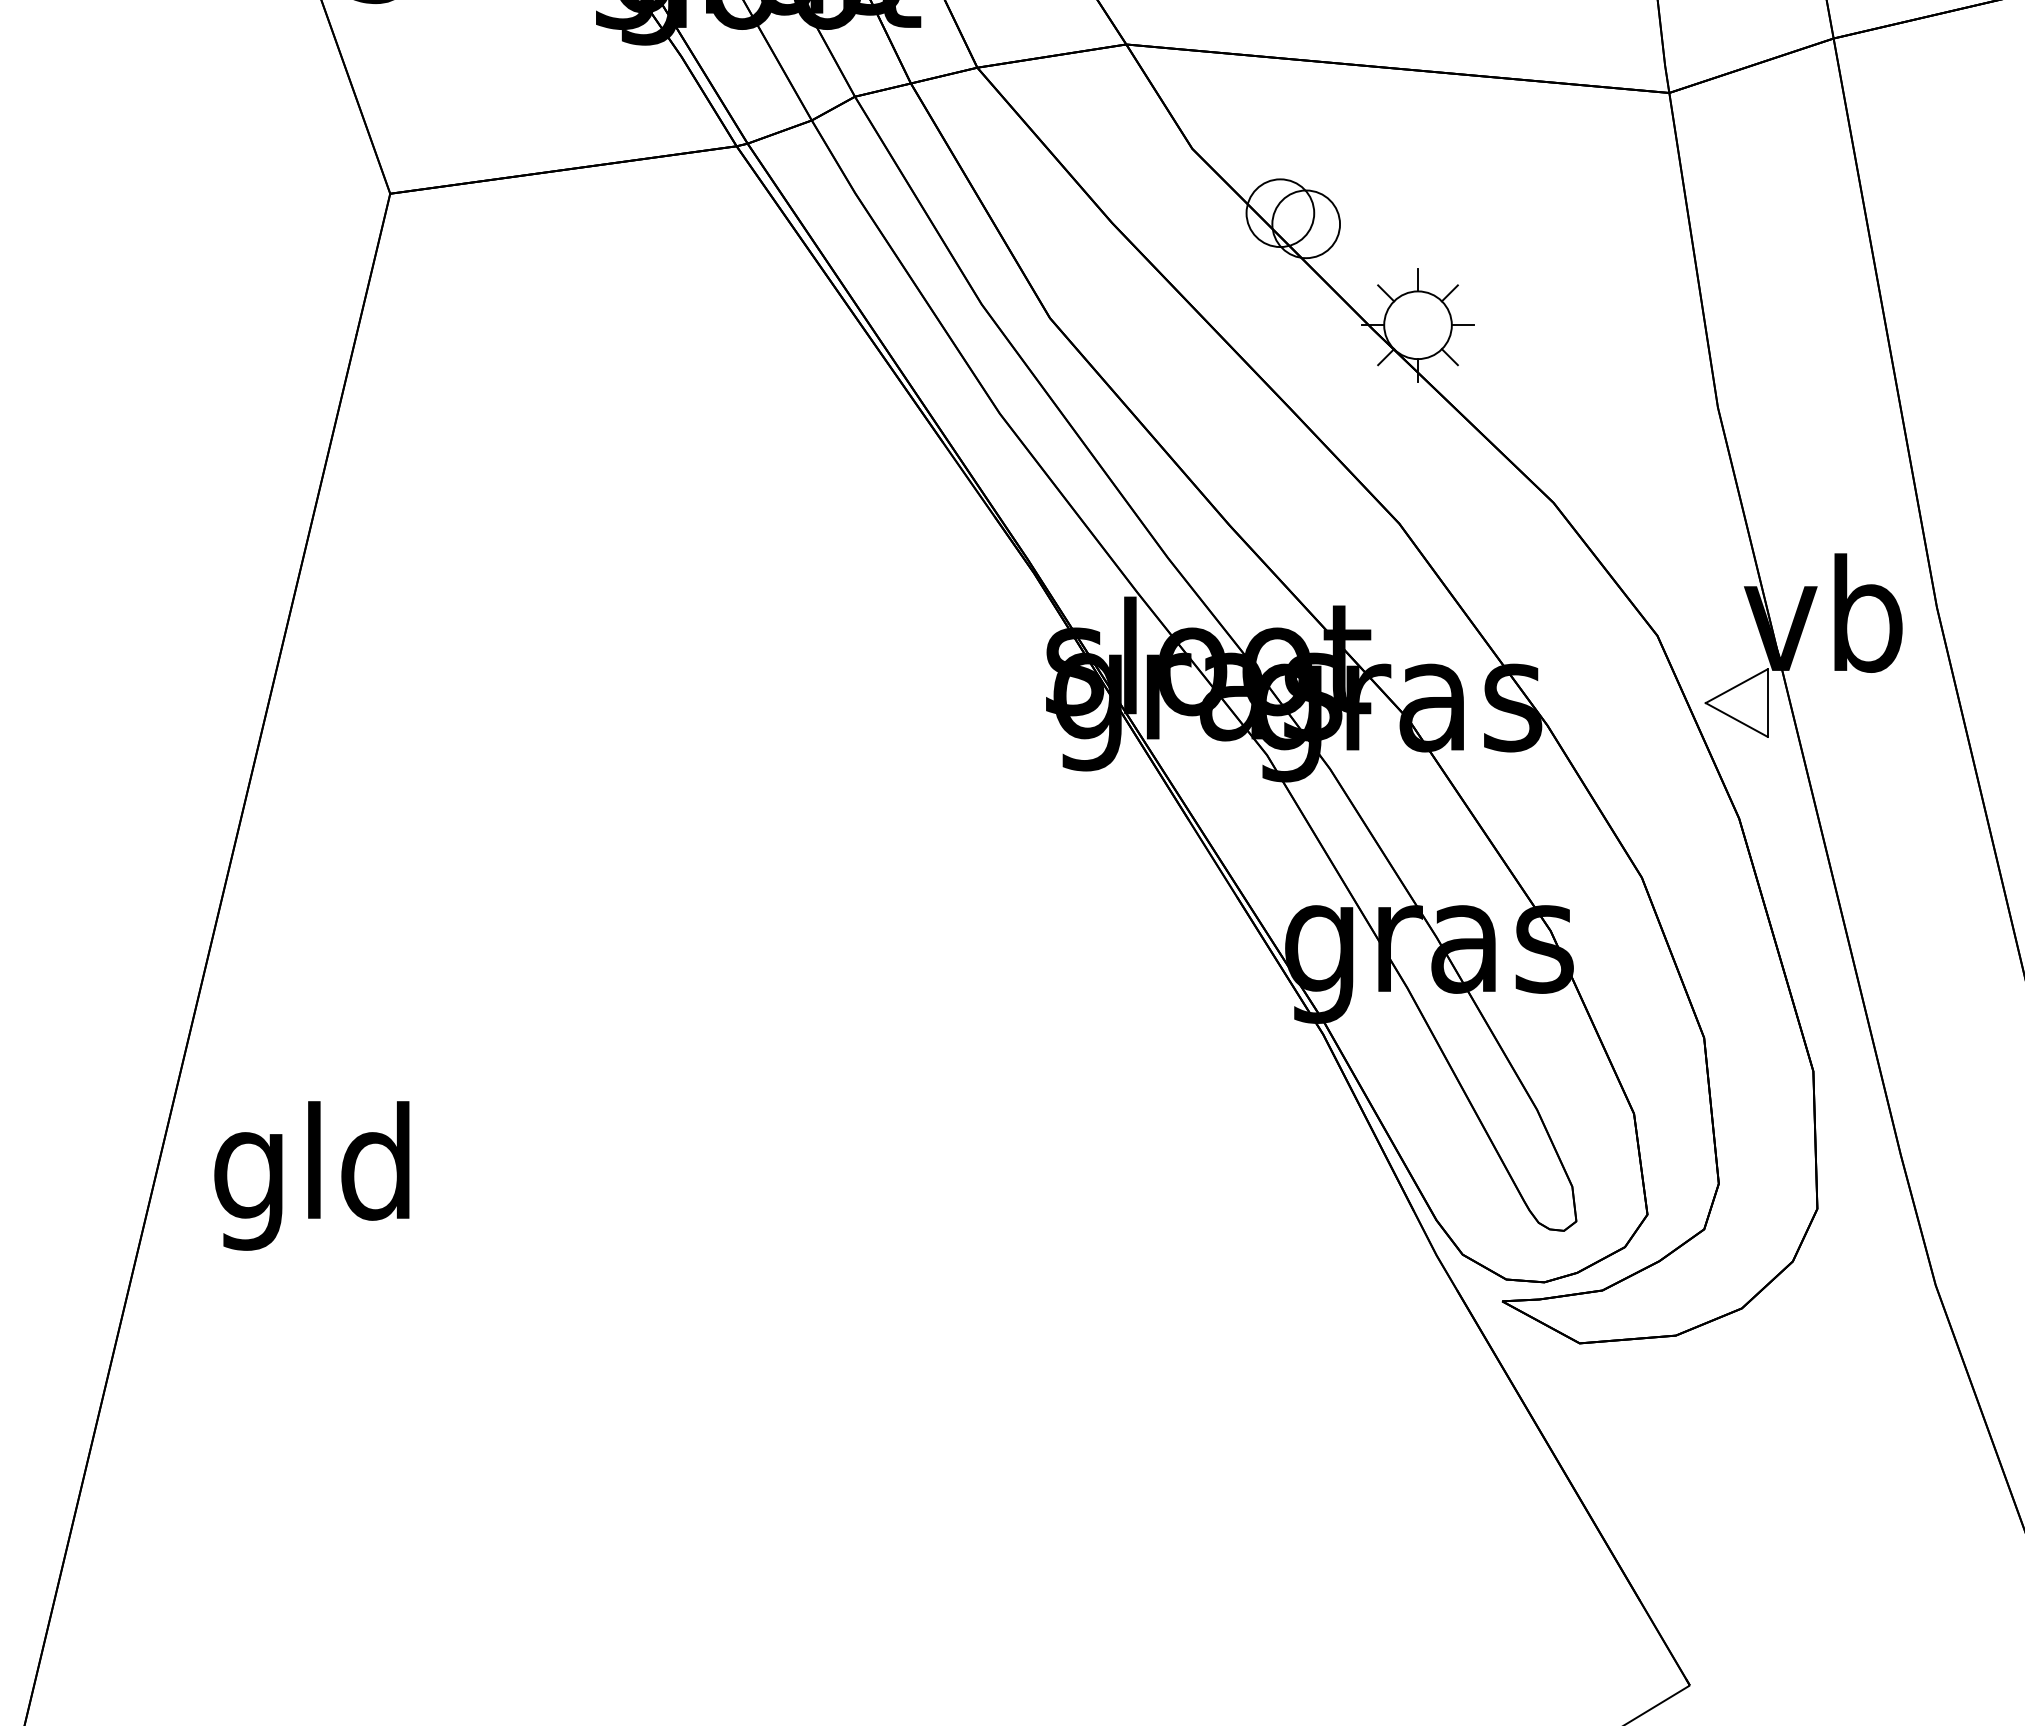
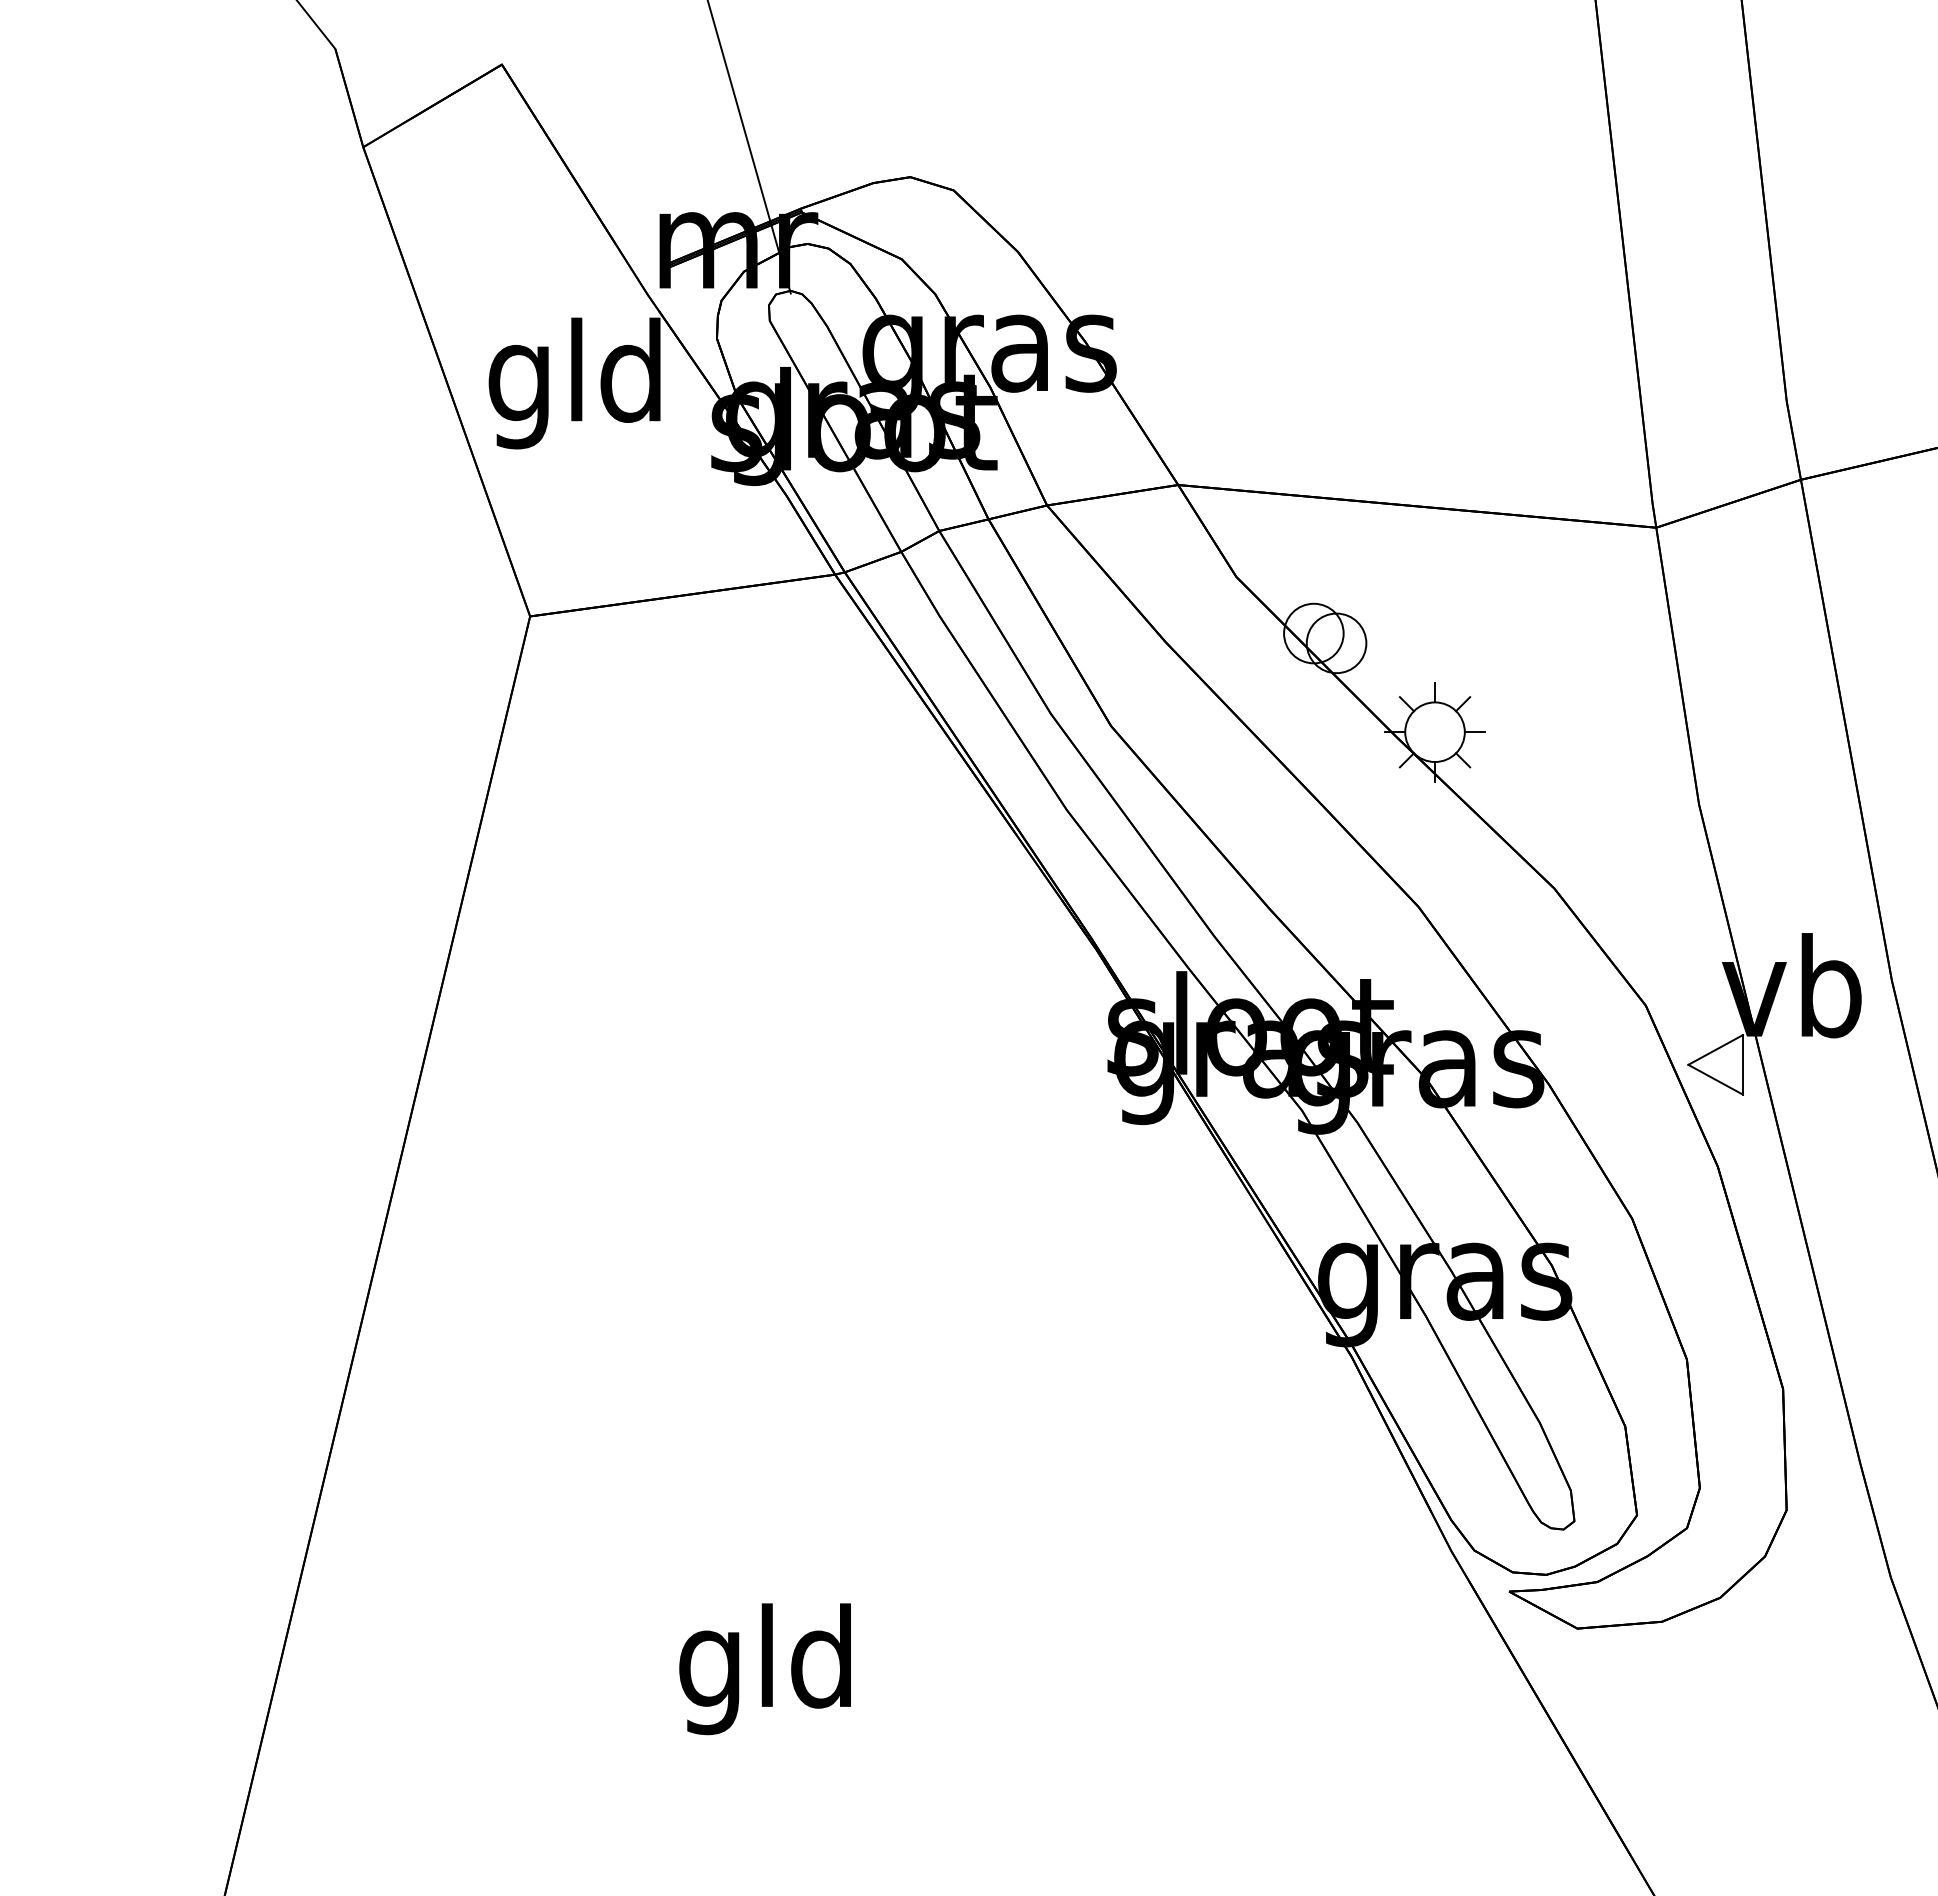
text: (311, 1176) -> (764, 1669), moved

